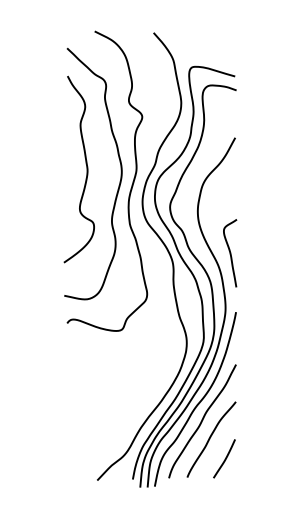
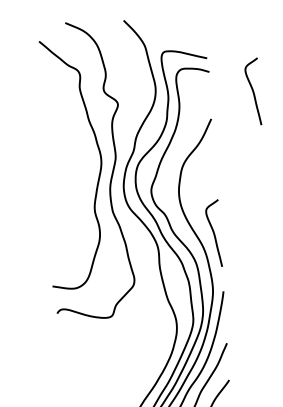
curve: (279, 113) -> (253, 92), added
curve: (86, 169) -> (66, 160), removed

